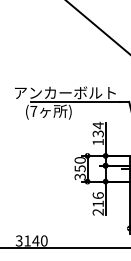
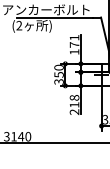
text: (33, 110) -> (19, 24), (7 -> (2
text: (97, 129) -> (73, 41), 134 -> 171
text: (97, 195) -> (73, 97), 216 -> 218

